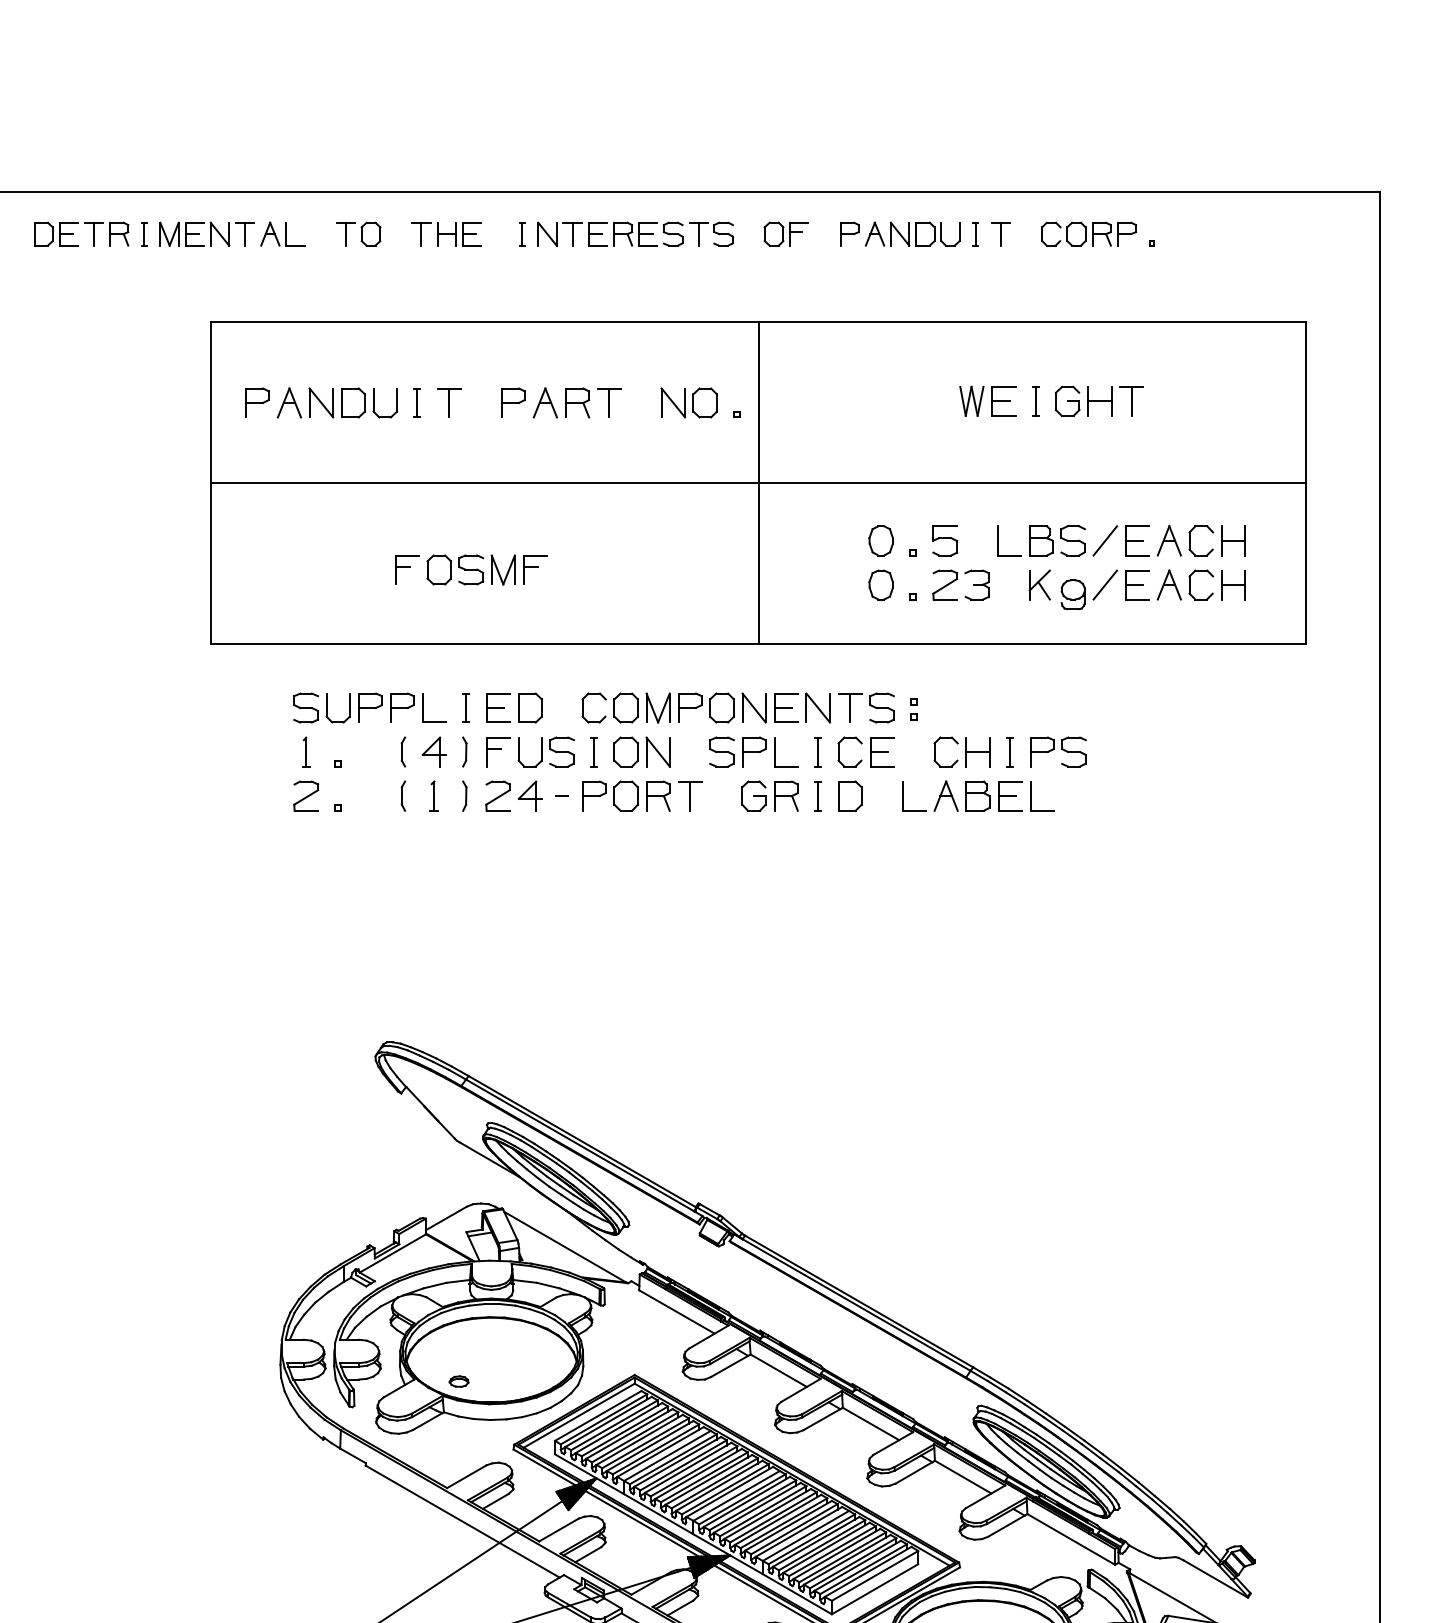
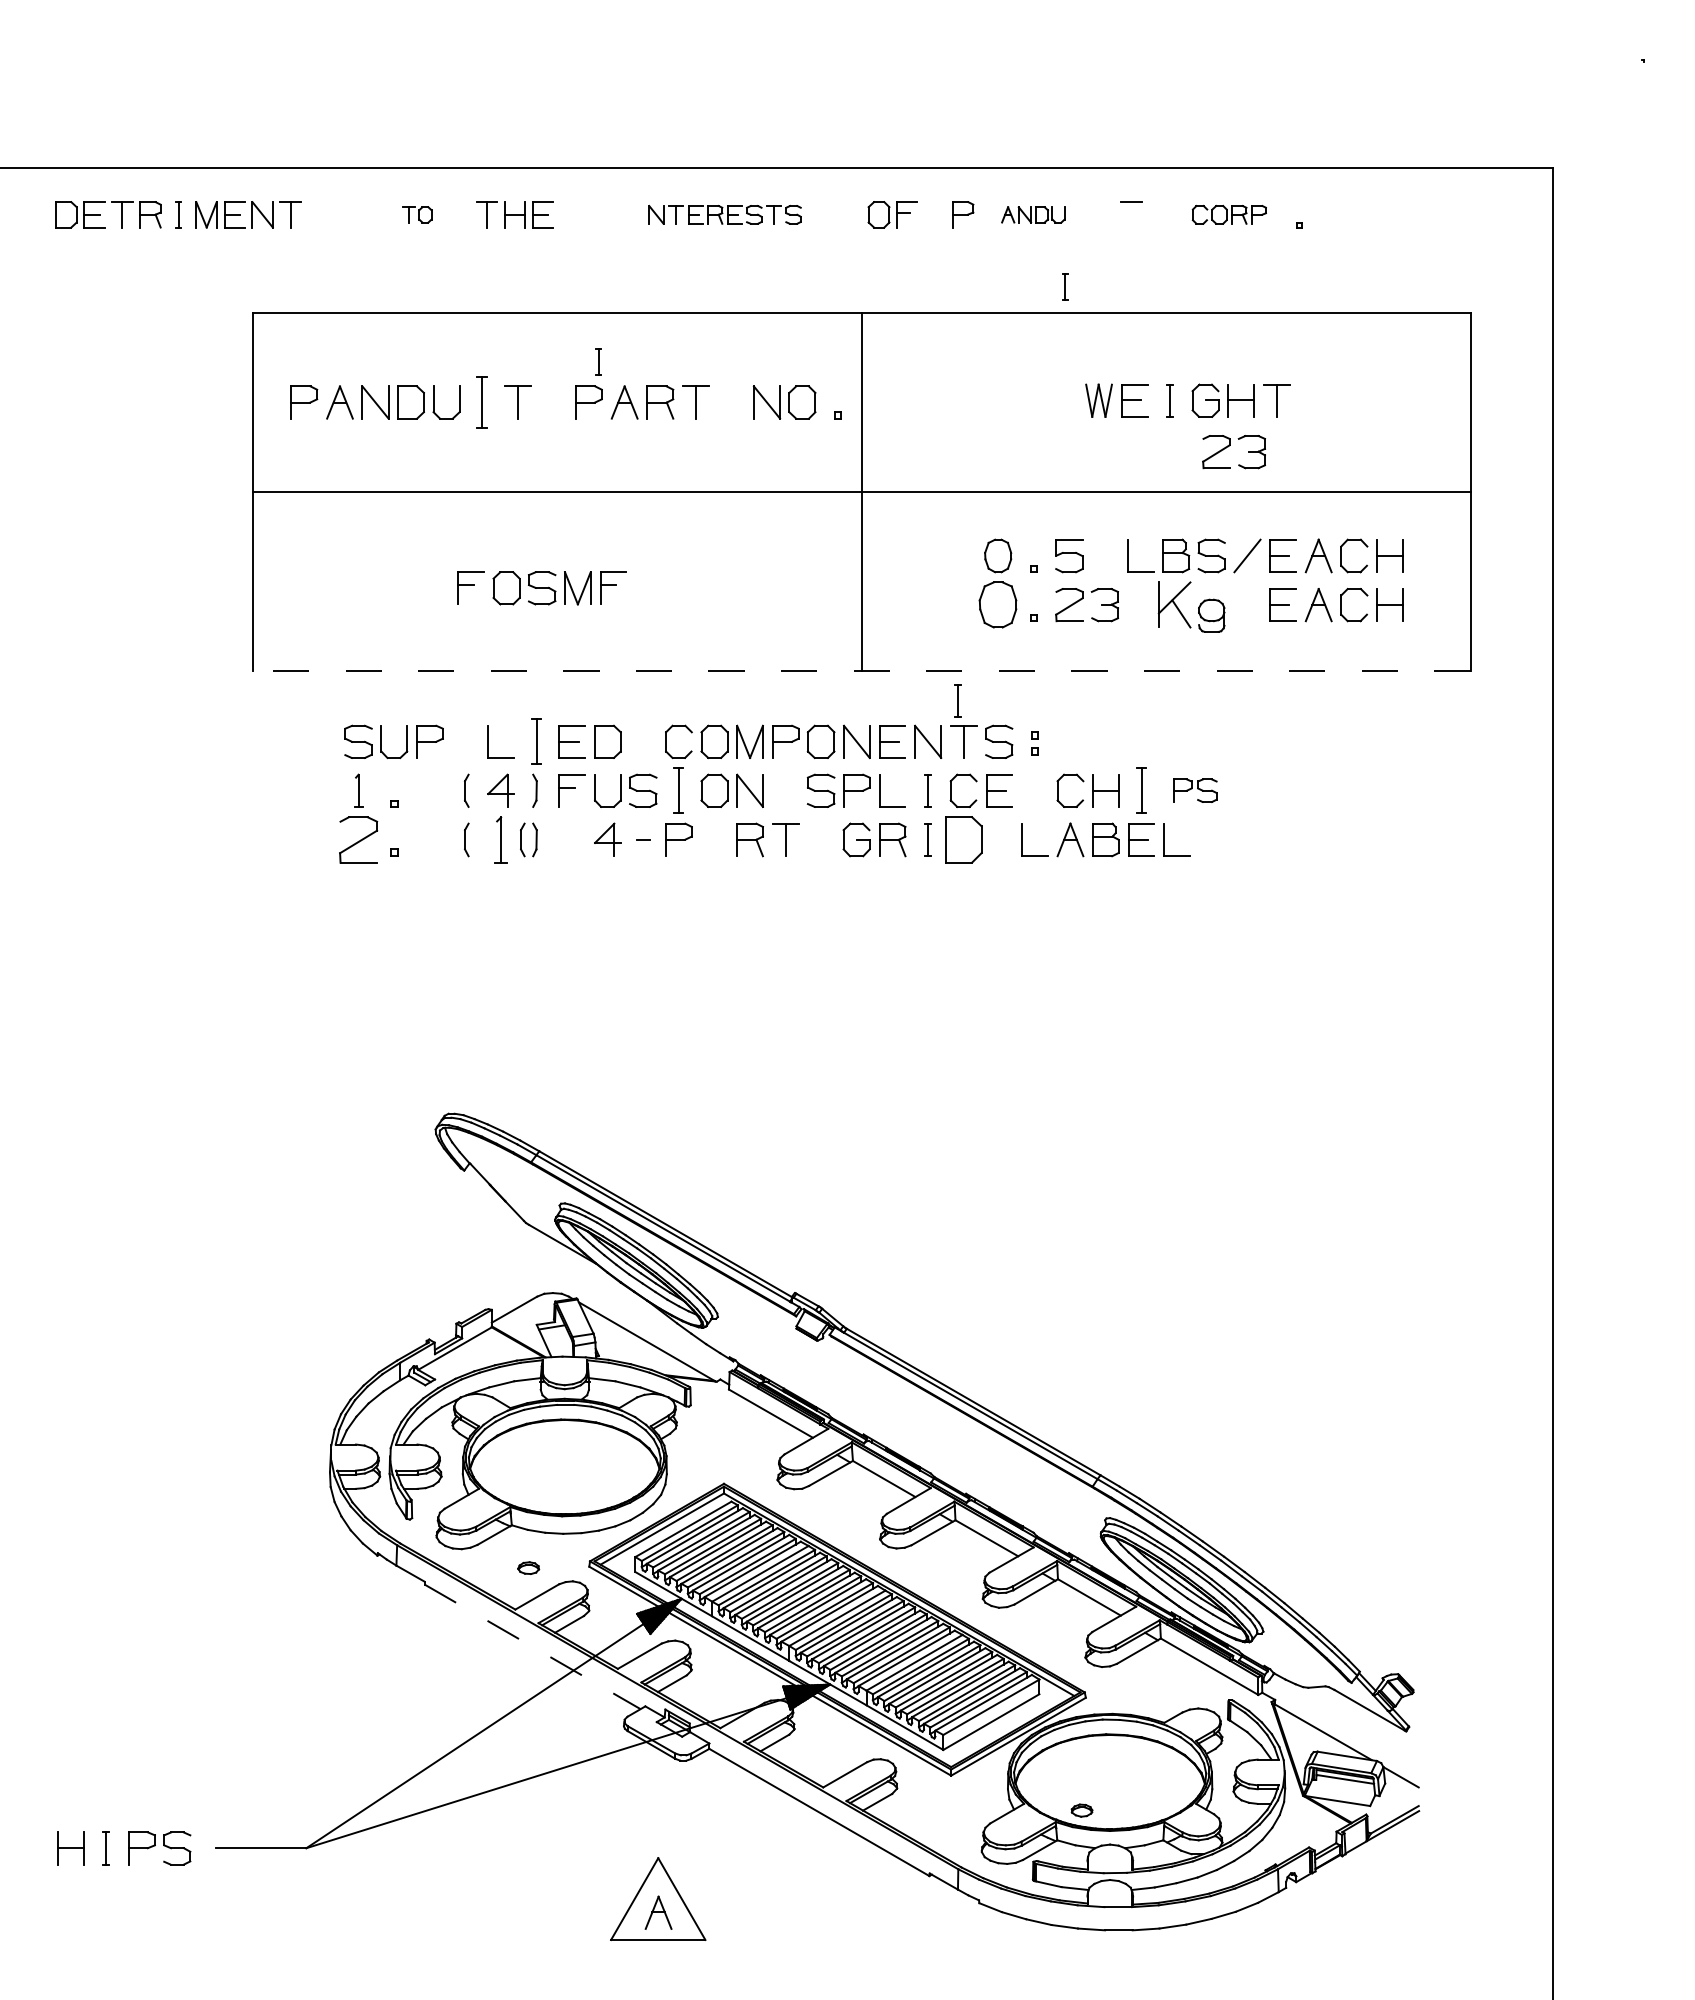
part: (282, 233) -> (332, 214), removed
part: (359, 233) -> (417, 214), size x0.6
part: (521, 233) -> (598, 361), moved
part: (635, 233) -> (724, 214), size x0.7
part: (912, 233) -> (1033, 214), size x0.6
part: (975, 233) -> (1065, 286), moved
line: (1001, 233) -> (1131, 214), removed
part: (1089, 233) -> (1229, 214), size x0.7
part: (416, 402) -> (481, 402), size x1.6
part: (1088, 443) -> (1228, 447), added
part: (881, 585) -> (998, 605), size x1.4
part: (1039, 585) -> (1174, 605), size x1.4
line: (1105, 585) -> (1247, 605), removed
line: (758, 643) -> (861, 670), solid -> dashed
part: (844, 670) -> (957, 700), added
part: (402, 707) -> (465, 741), removed
part: (466, 707) -> (536, 741), size x1.4
part: (593, 751) -> (678, 790), size x1.4
part: (1010, 751) -> (1141, 790), size x1.4
part: (1057, 751) -> (1194, 790), size x0.7
part: (306, 795) -> (358, 839), size x1.4
part: (433, 795) -> (500, 839), size x1.4
part: (453, 795) -> (522, 839), added
part: (497, 795) -> (571, 839), removed
part: (626, 795) -> (714, 839), removed
part: (850, 795) -> (963, 839), size x1.4
part: (458, 1381) -> (528, 1567), moved
line: (462, 1521) -> (532, 1646), solid -> dashed

